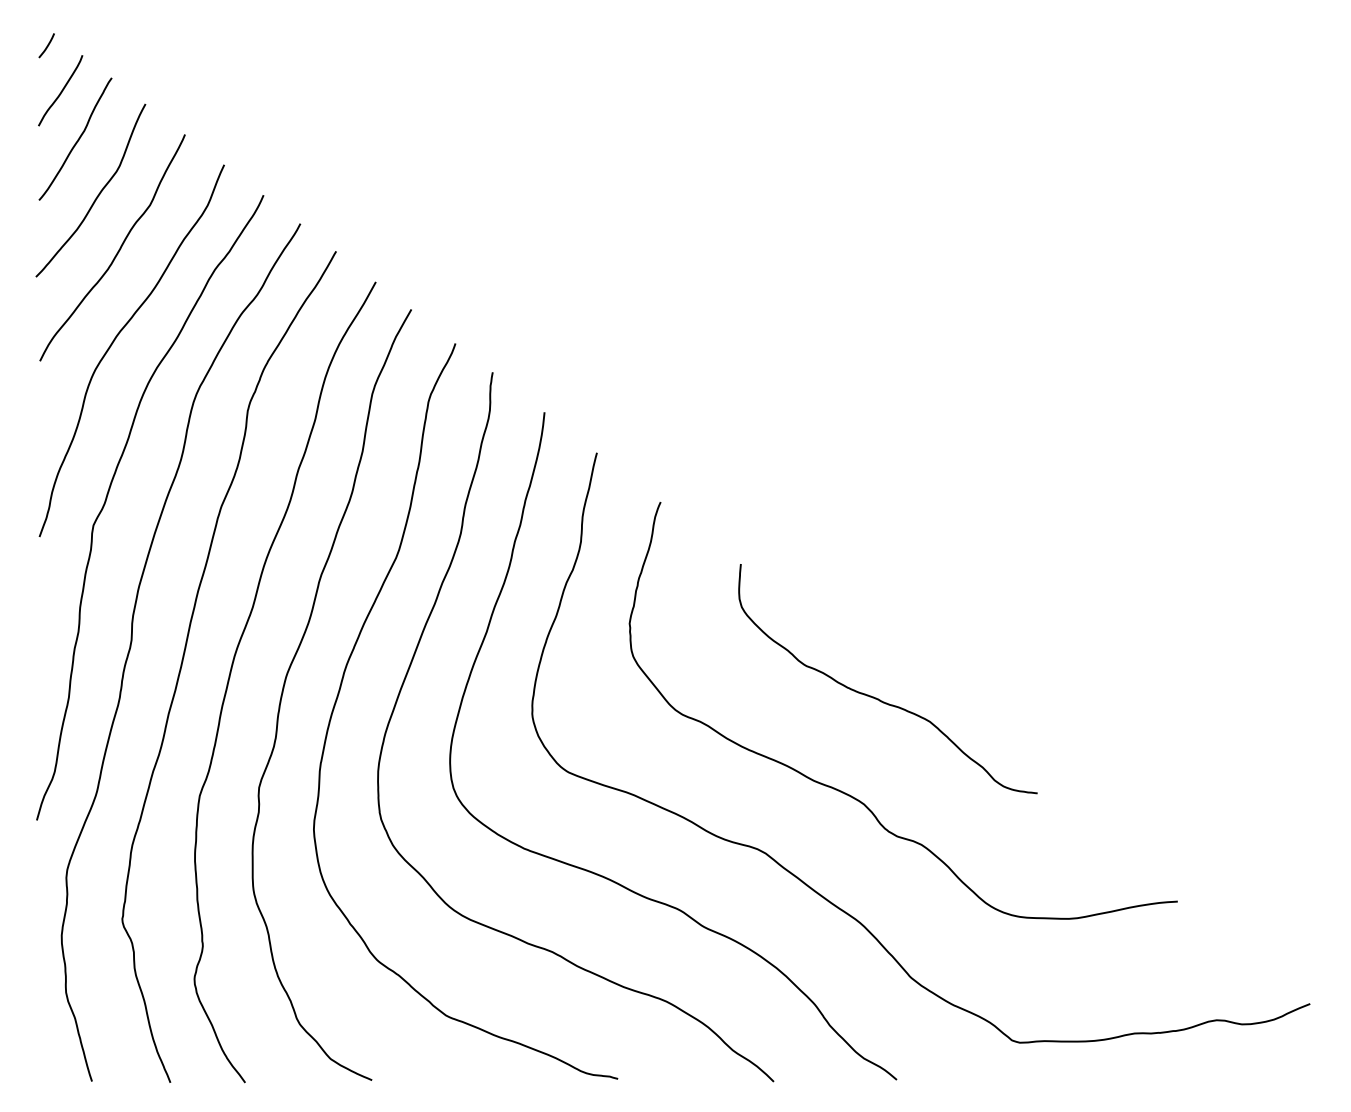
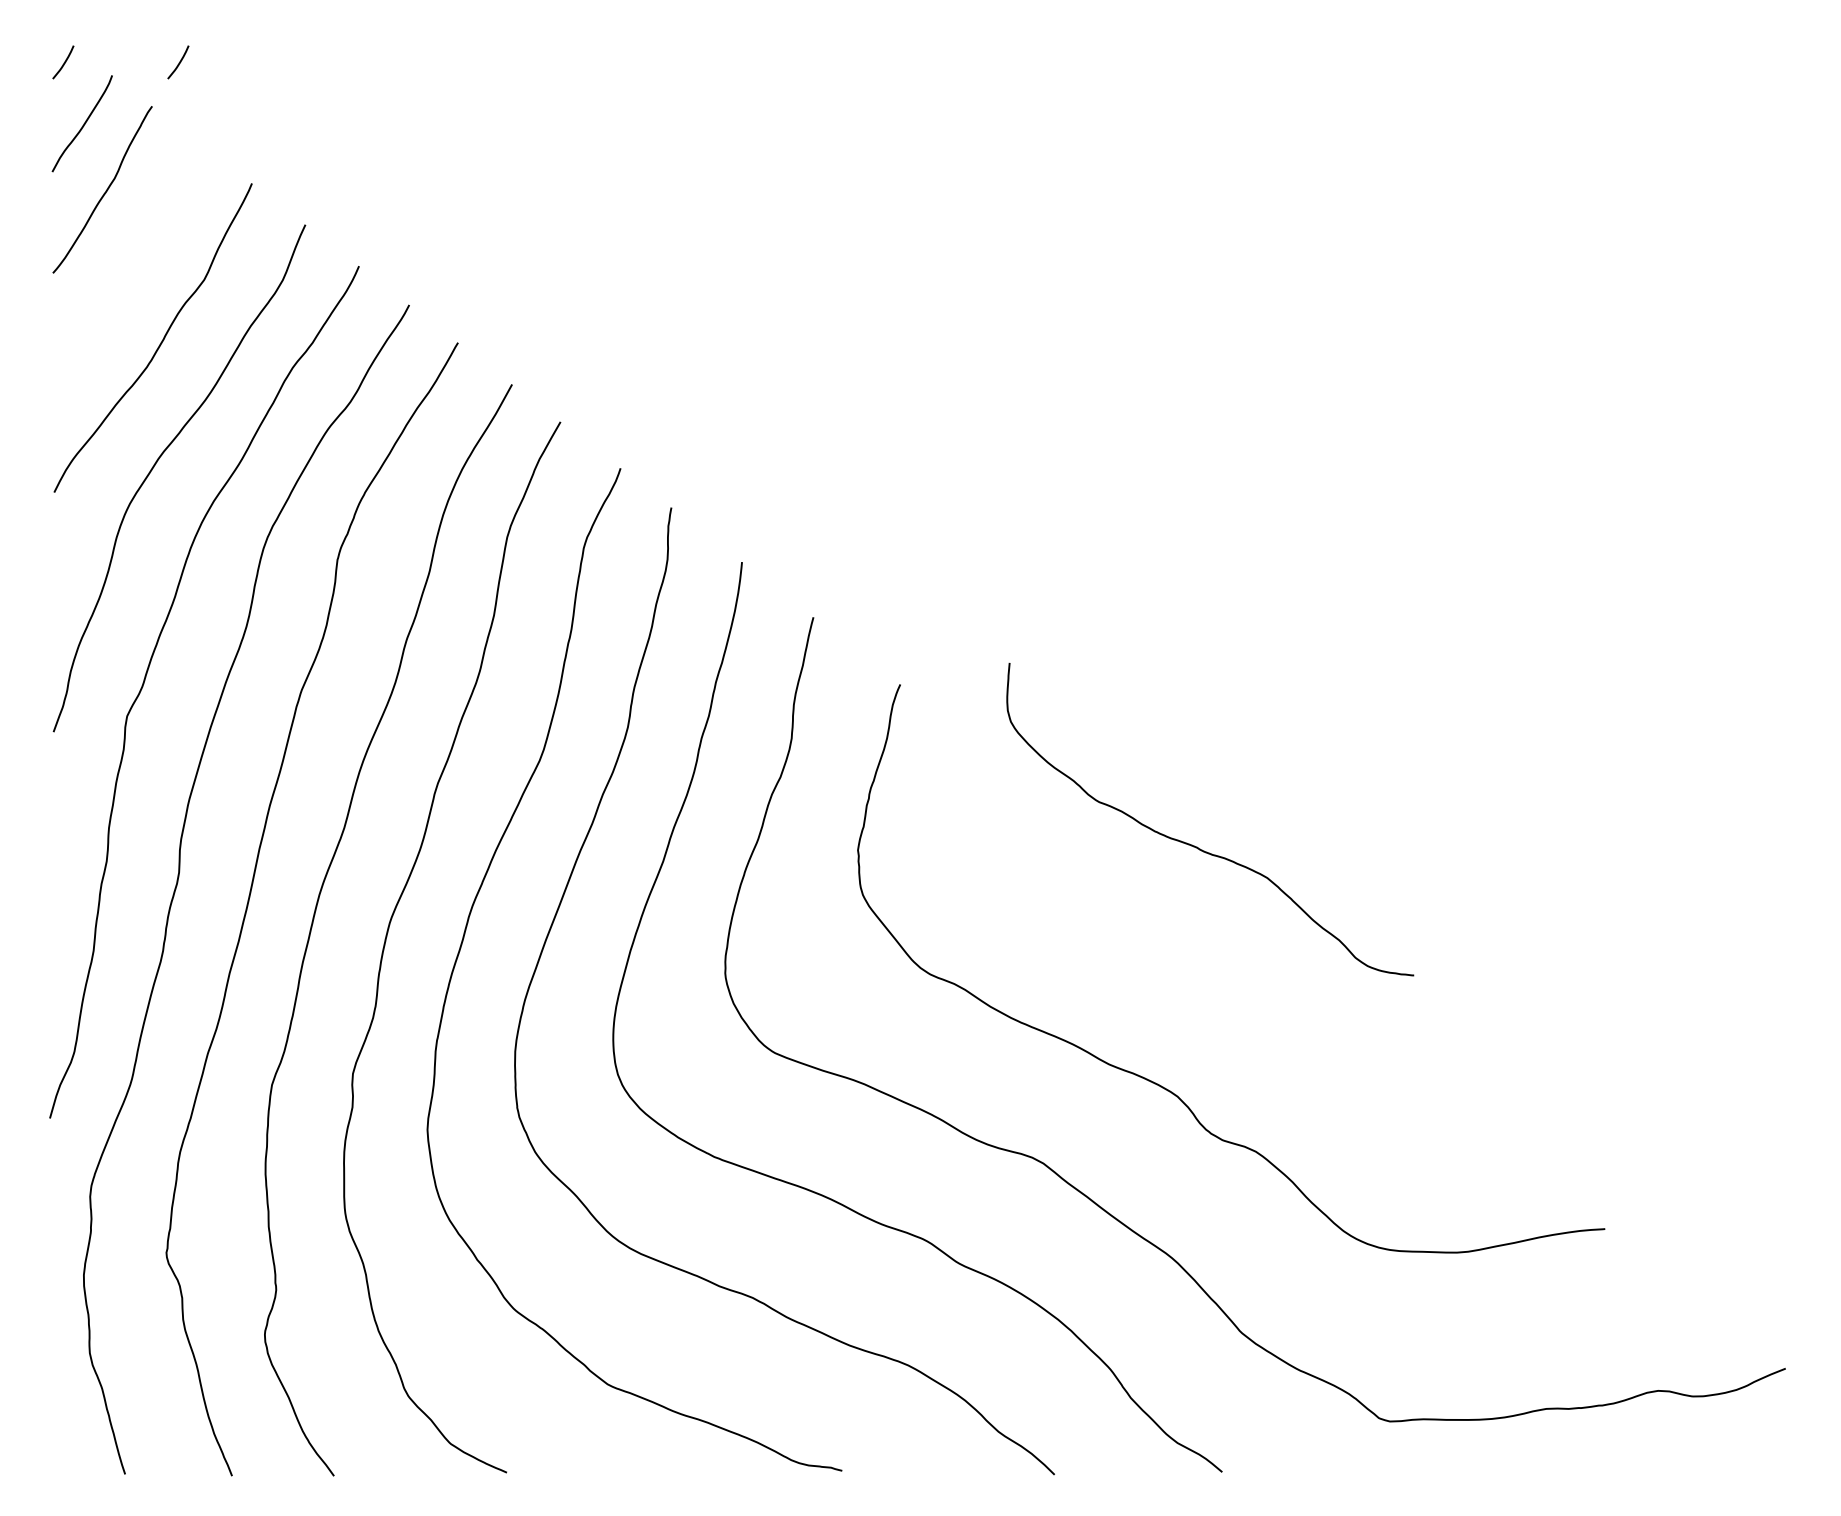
curve: (131, 45) -> (179, 62), added
curve: (98, 194) -> (133, 265), removed
curve: (878, 698) -> (1197, 846), moved

